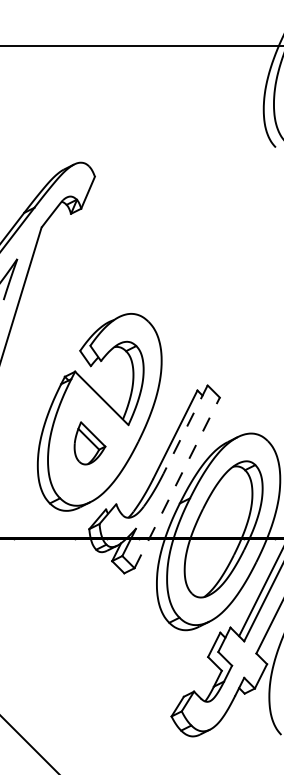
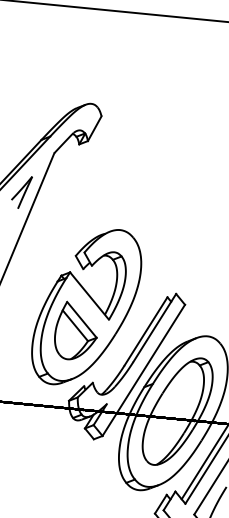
line: (185, 430) -> (154, 328), dashed -> solid
part: (89, 443) -> (76, 331), size x1.67
line: (177, 482) -> (144, 370), dashed -> solid

